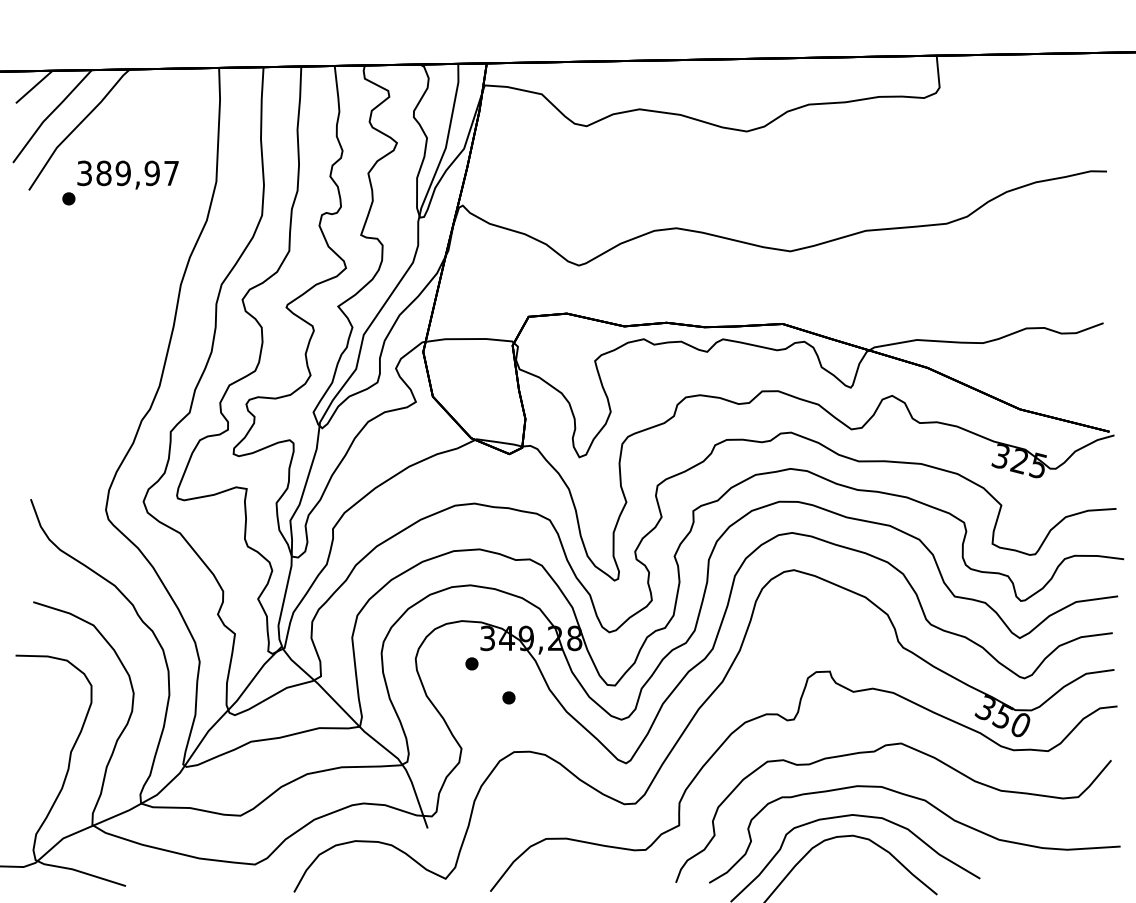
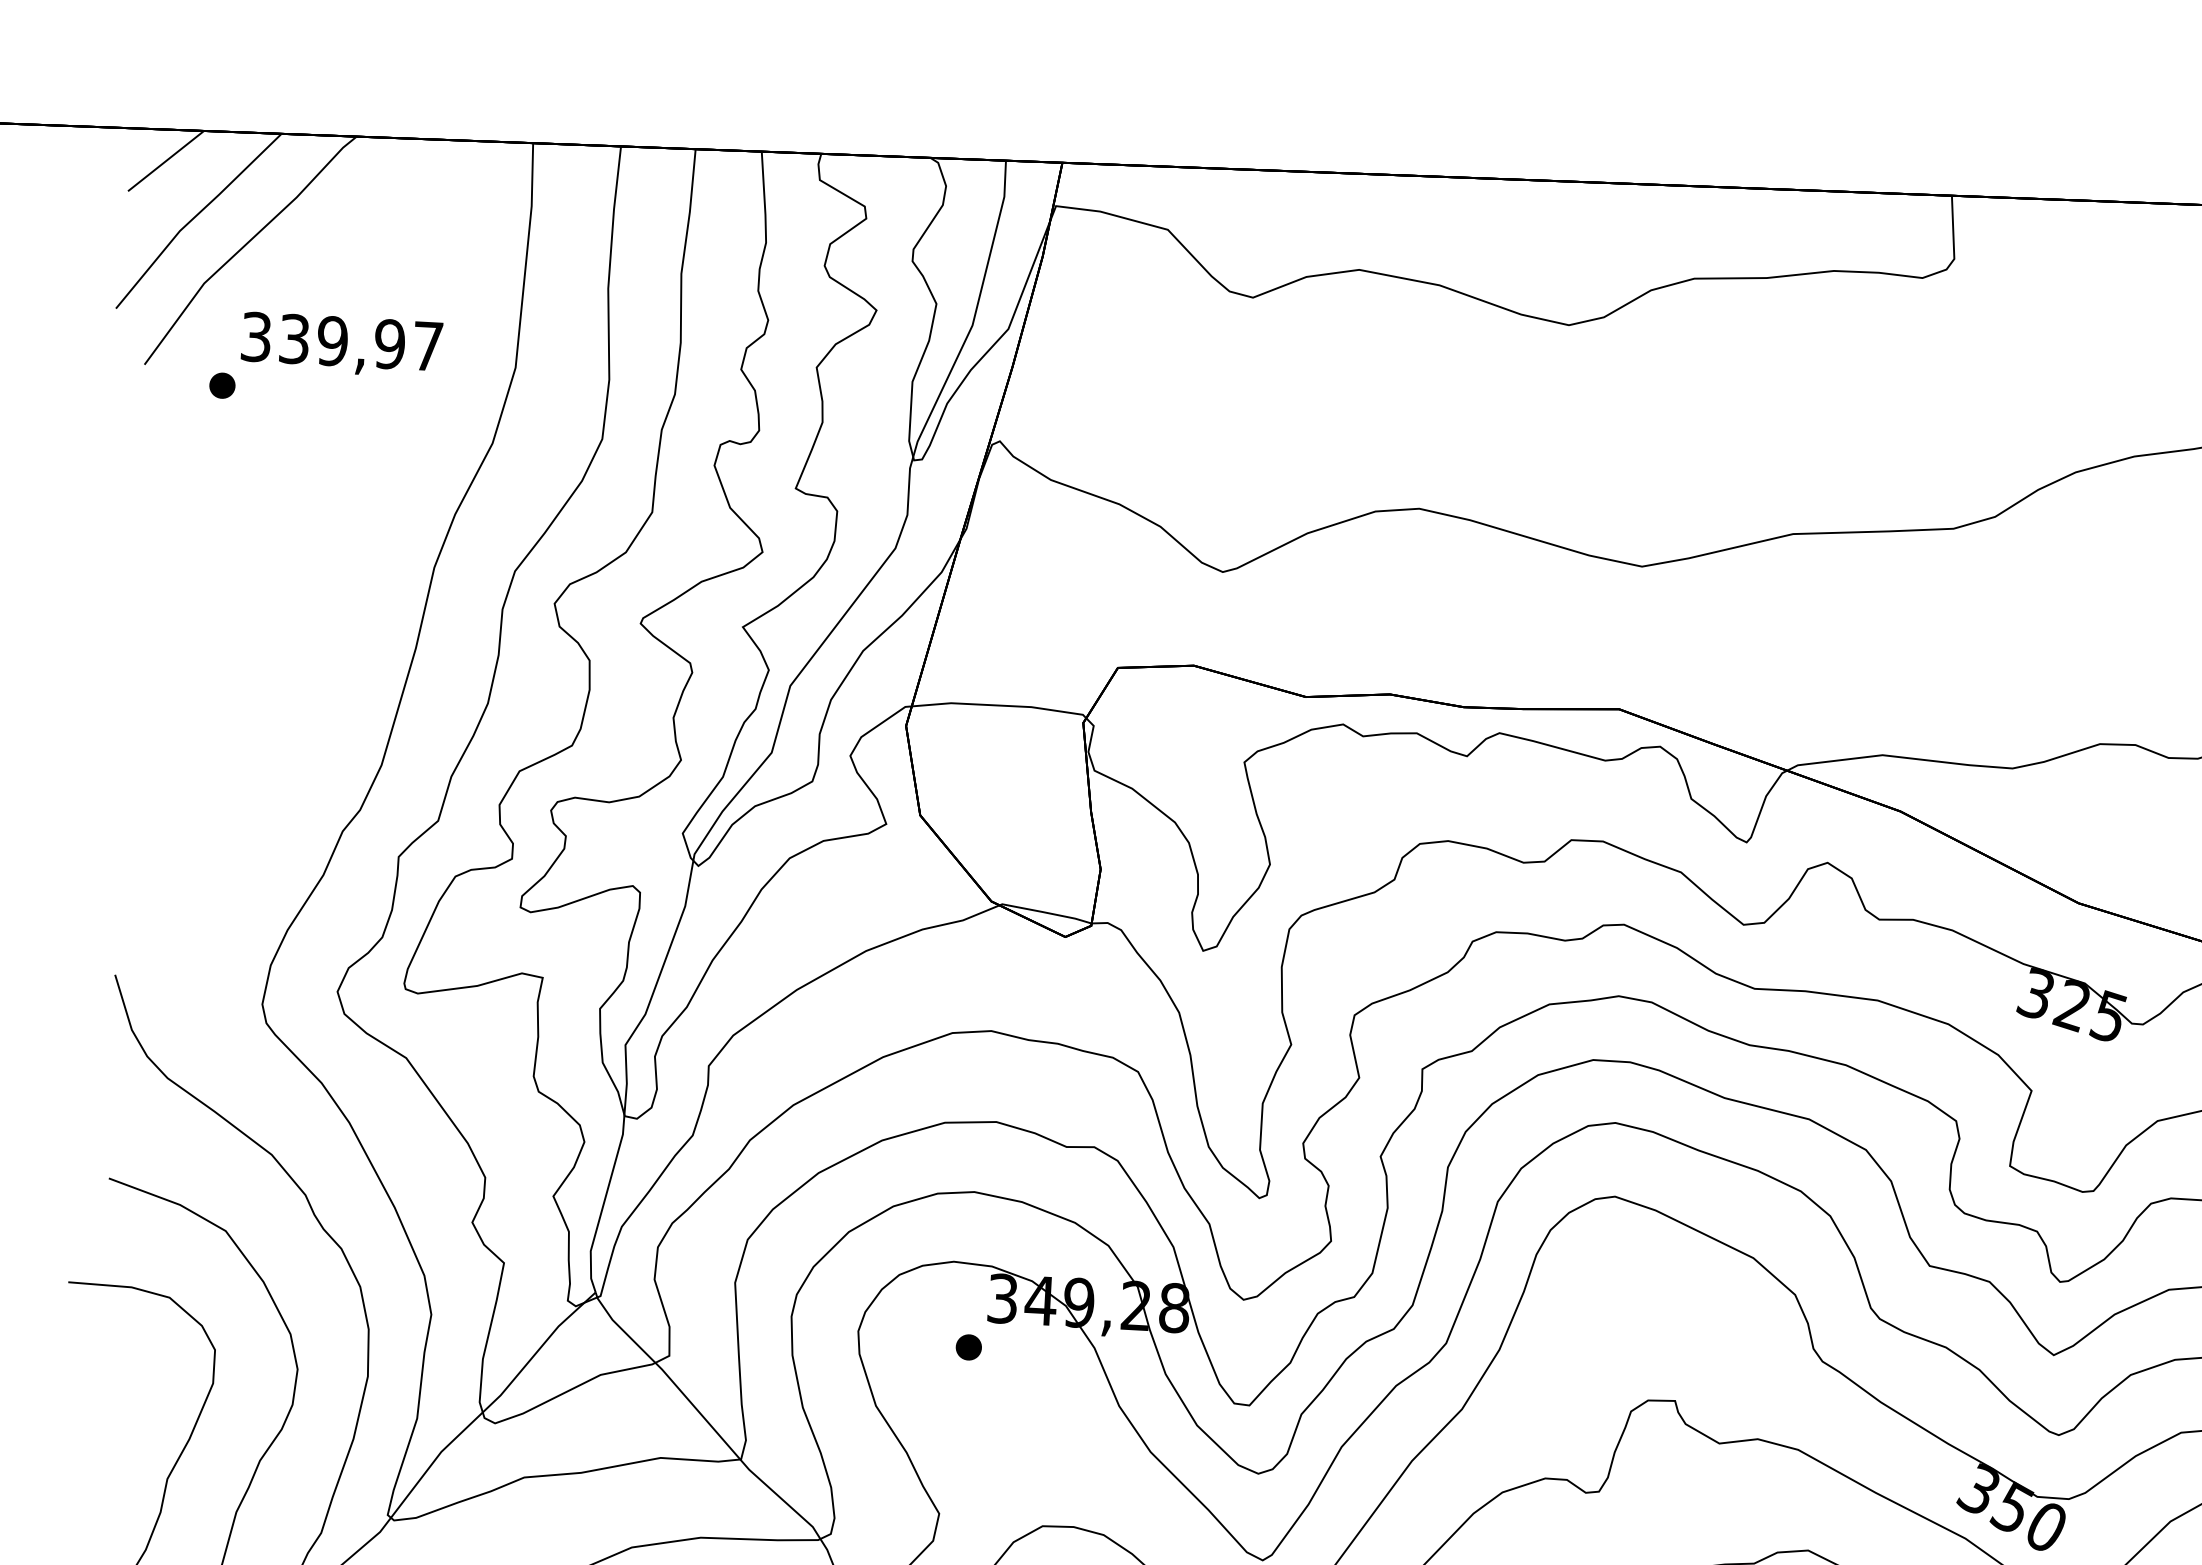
text: (103, 173) -> (293, 339), 389,97 -> 339,97
part: (508, 697) -> (1037, 1417), removed

